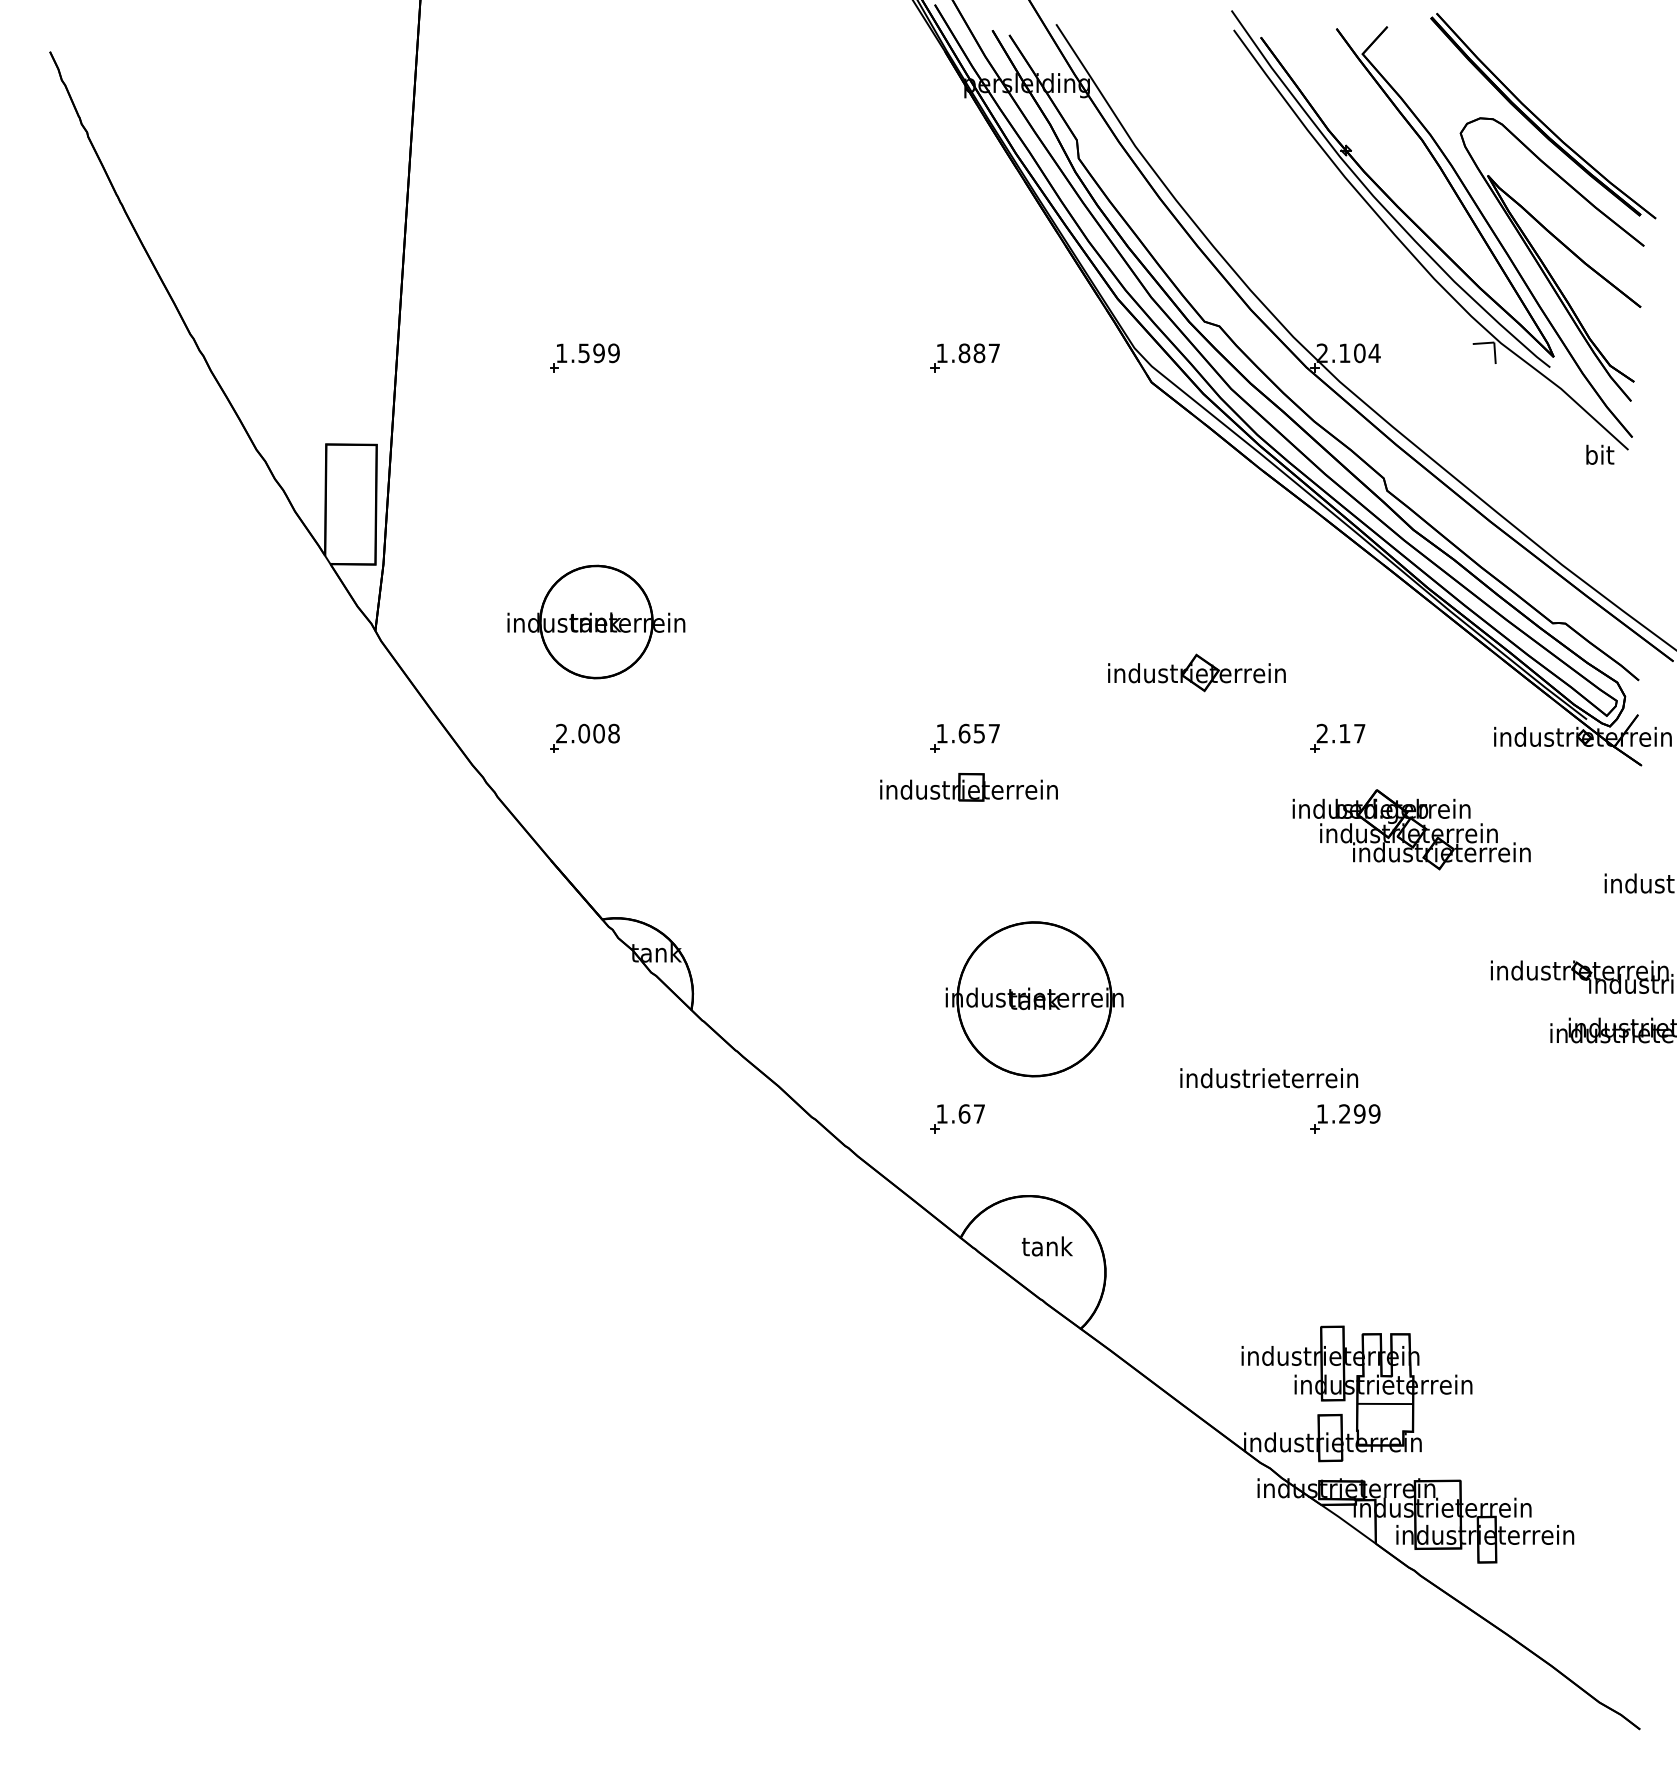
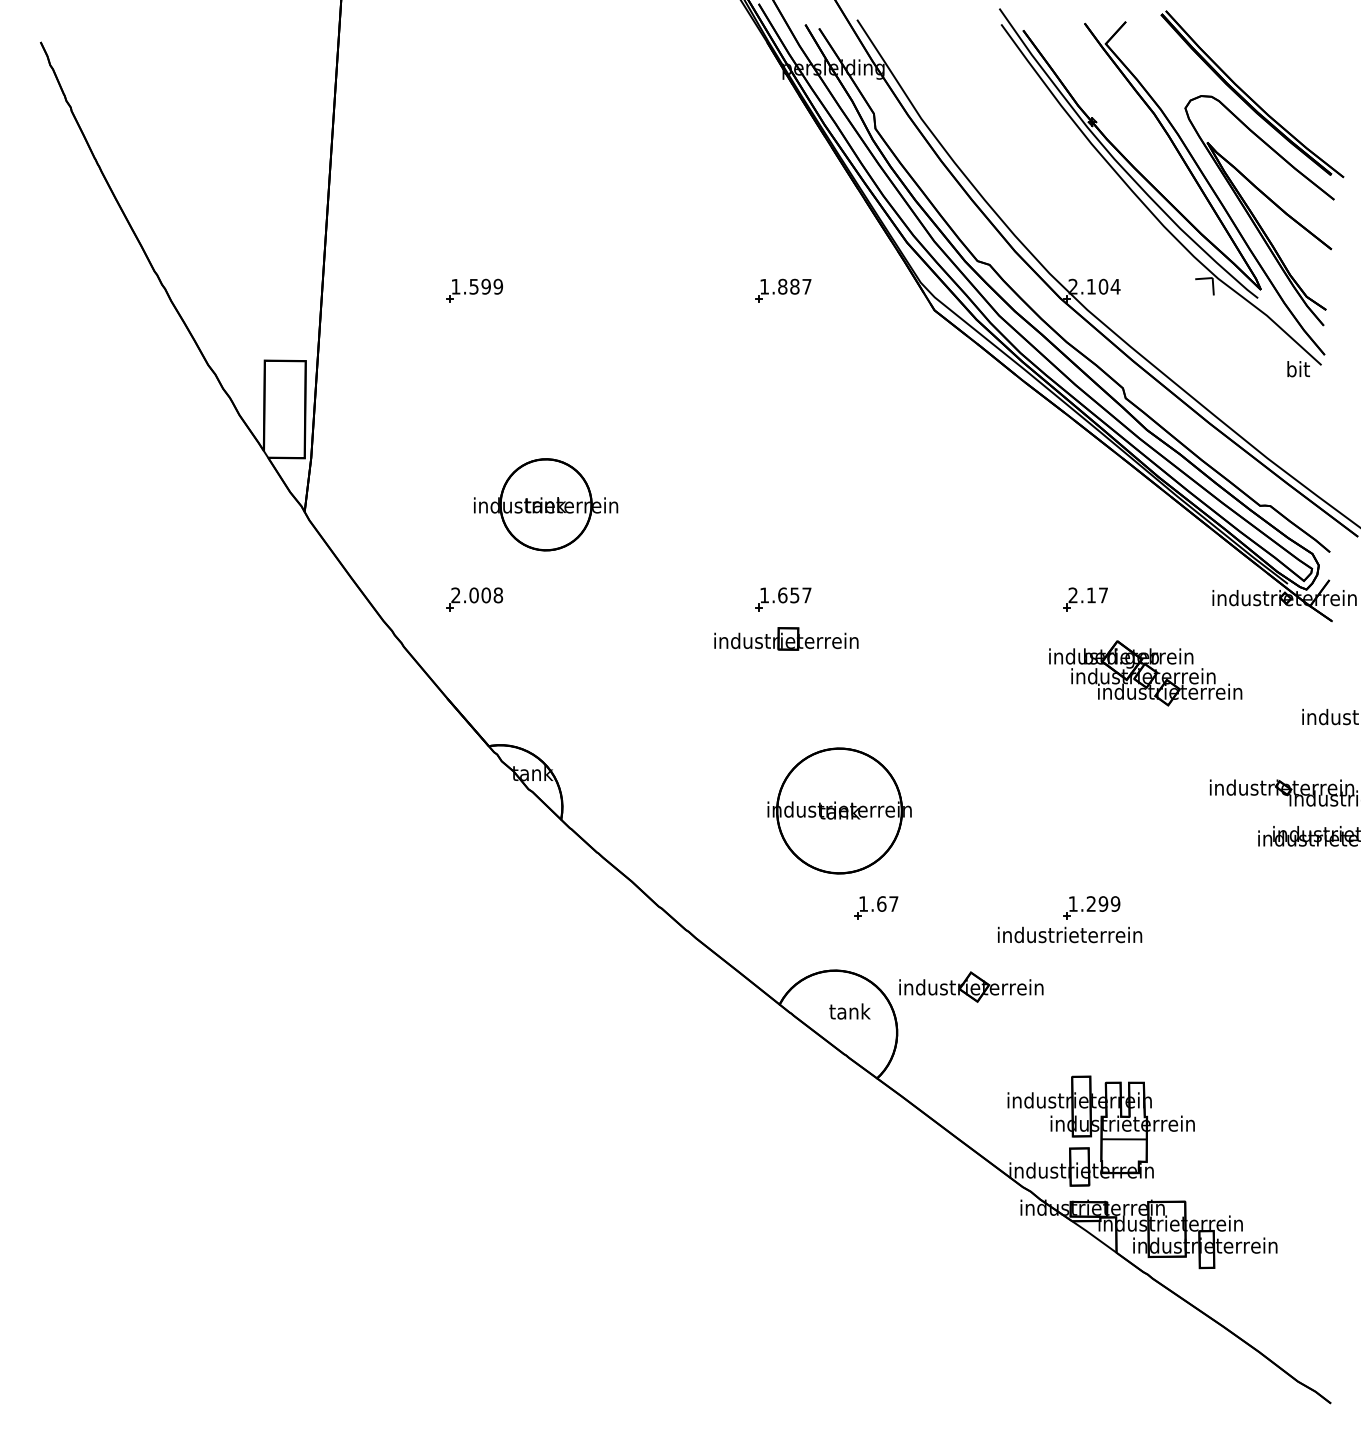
part: (596, 621) -> (546, 504), moved
part: (1197, 672) -> (971, 986), moved
text: (1269, 1077) -> (1070, 934), moved
part: (958, 1118) -> (876, 907), moved

